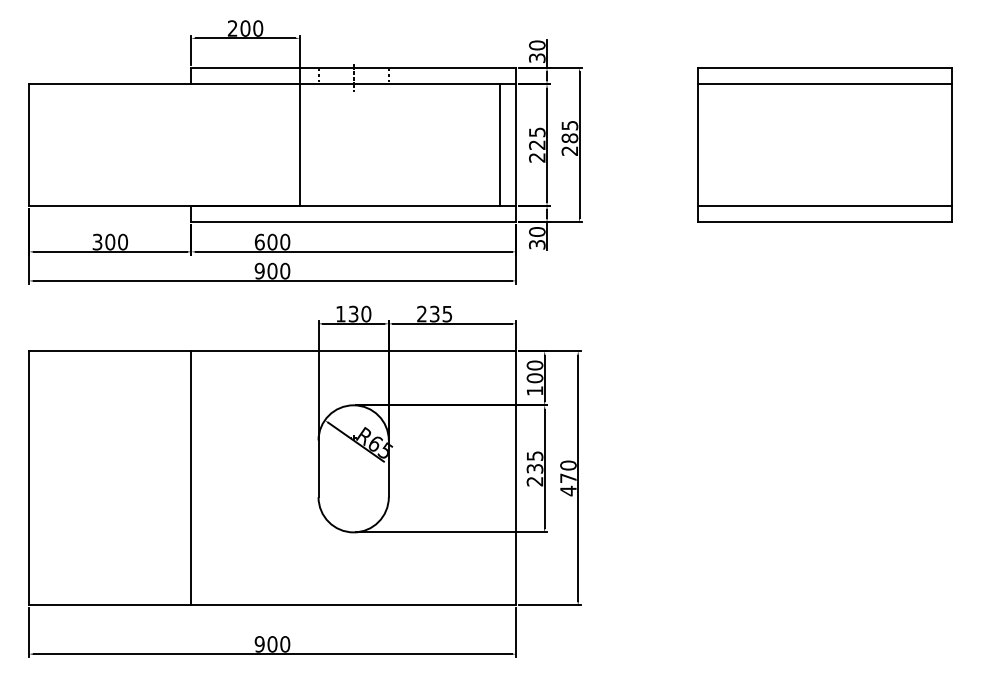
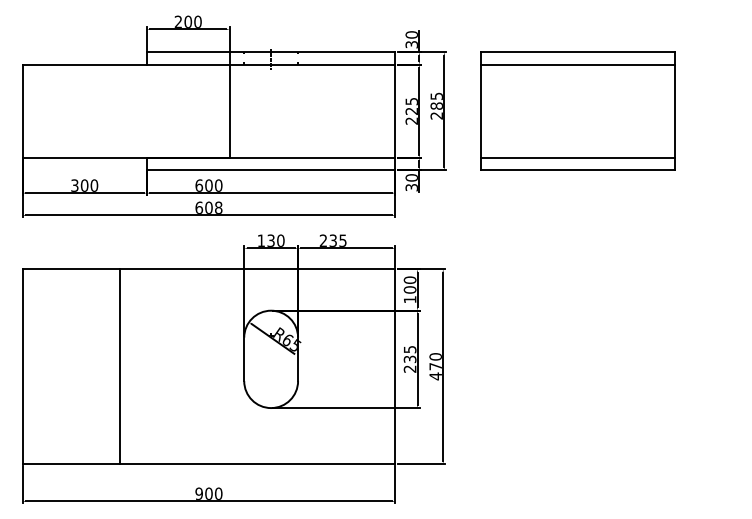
line: (500, 144) -> (383, 110), removed
part: (823, 144) -> (577, 110), moved
text: (271, 270) -> (208, 207), 900 -> 608
line: (191, 478) -> (119, 366), moved

